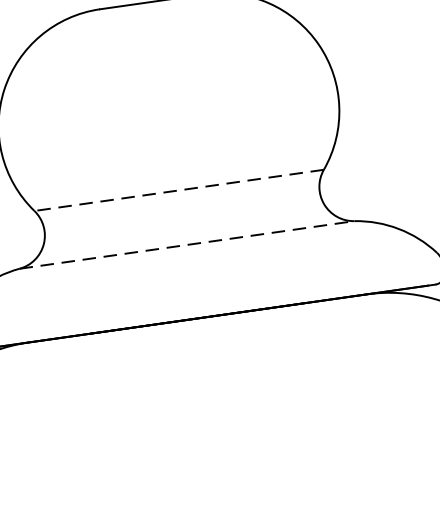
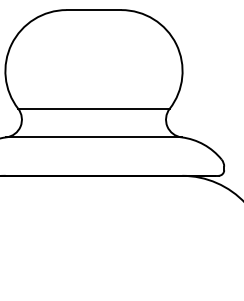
line: (180, 189) -> (94, 108), dashed -> solid
line: (187, 245) -> (94, 137), dashed -> solid

